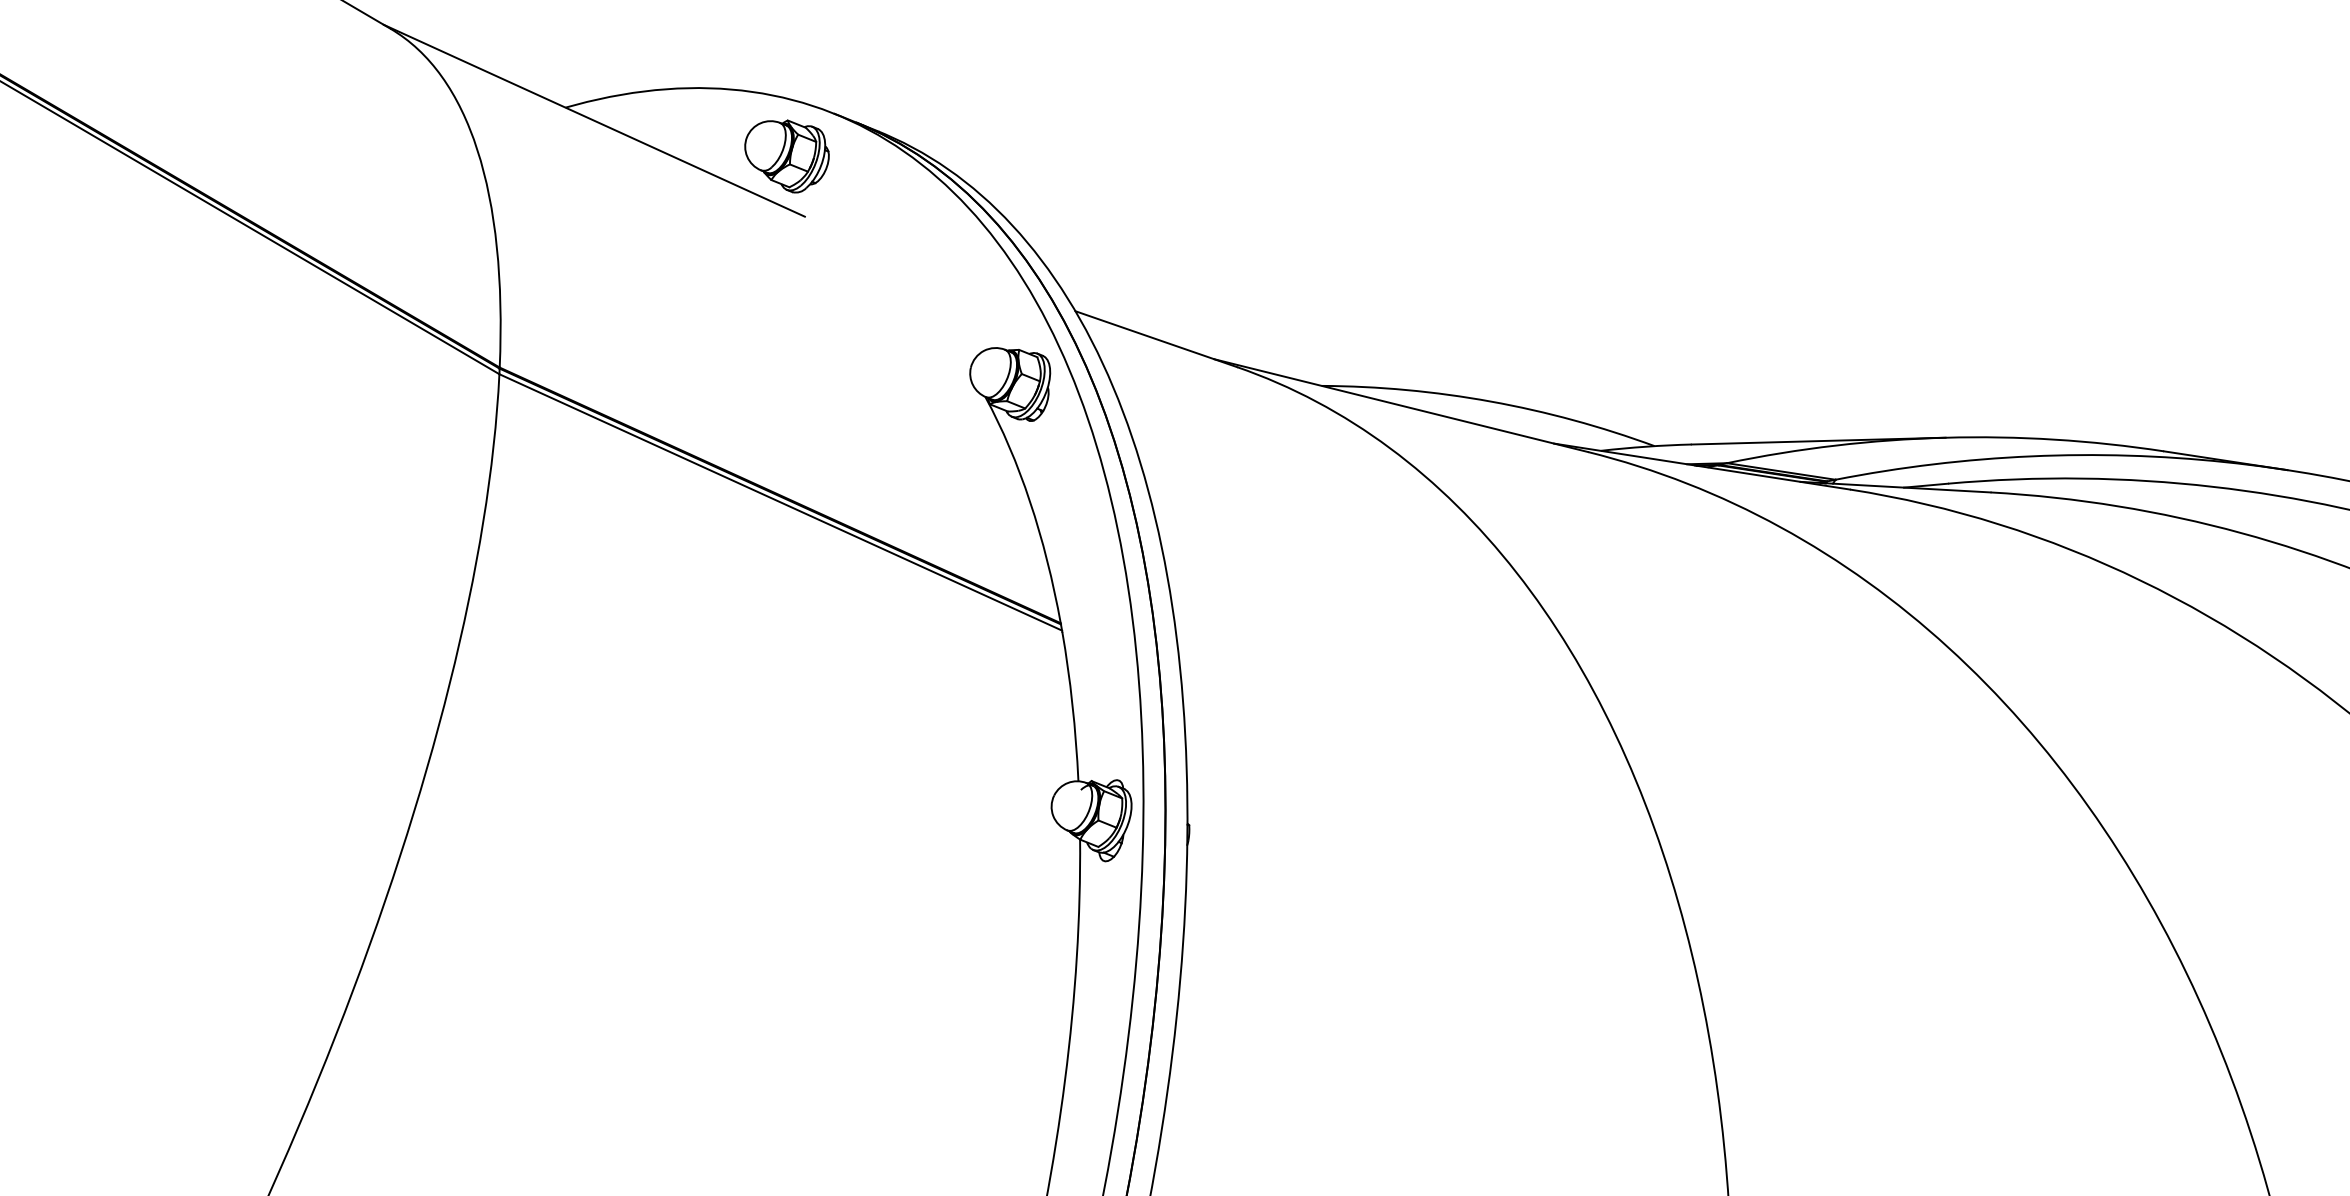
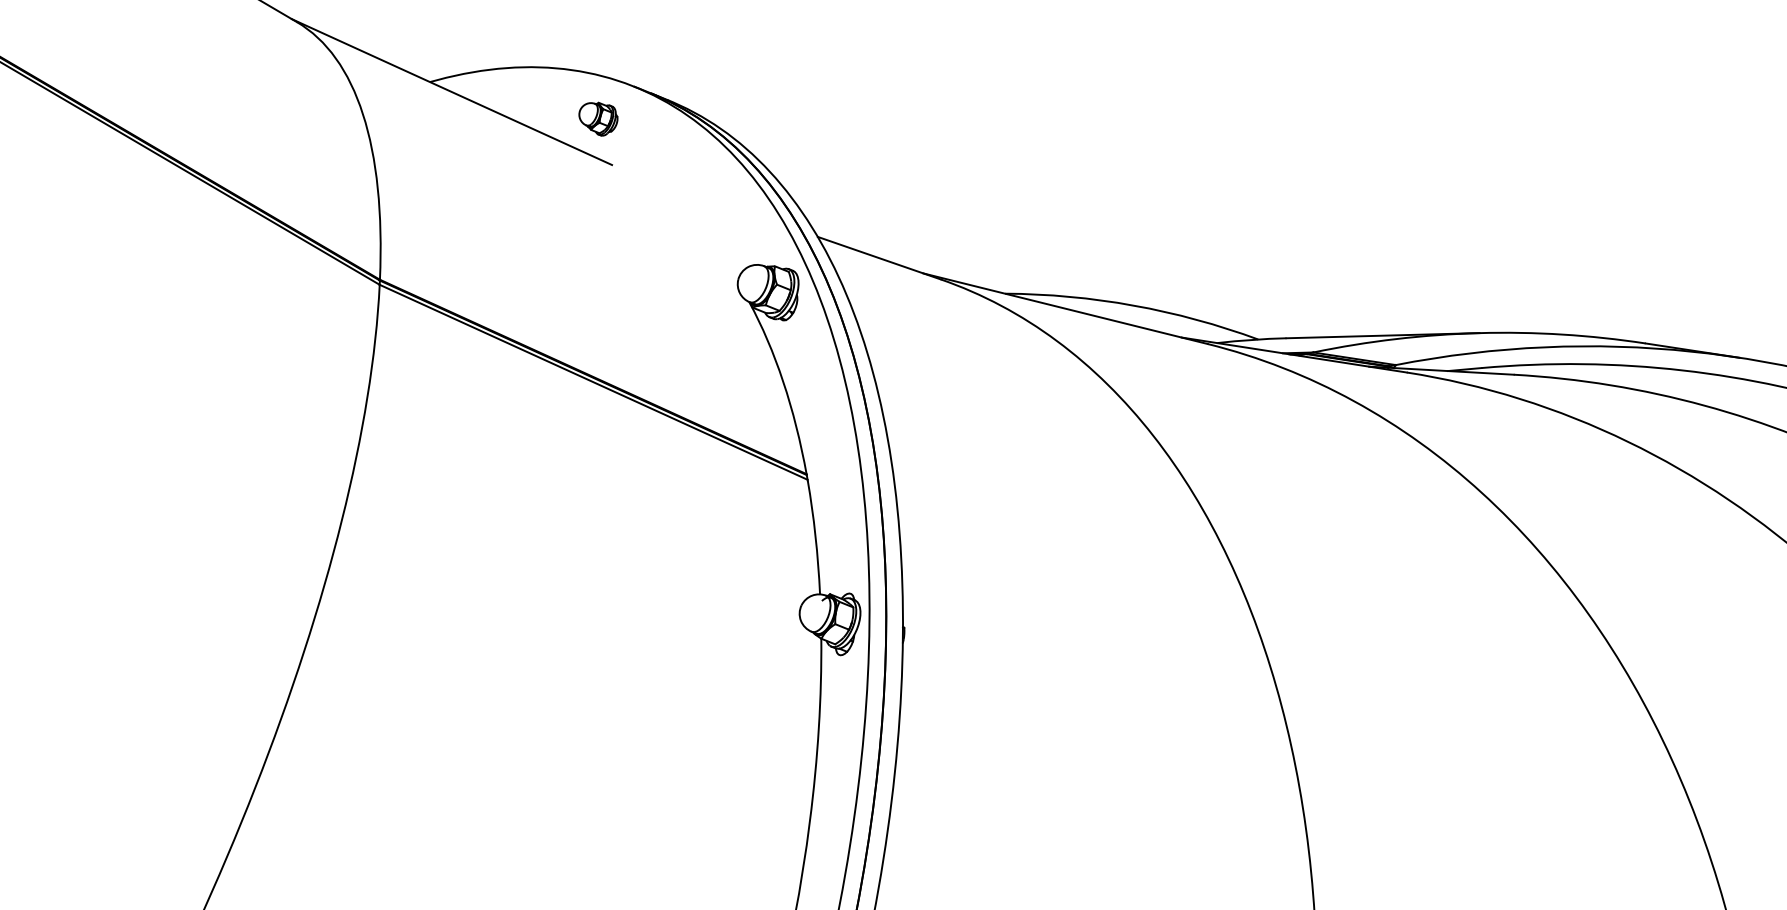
part: (786, 156) -> (598, 119), size x0.6

